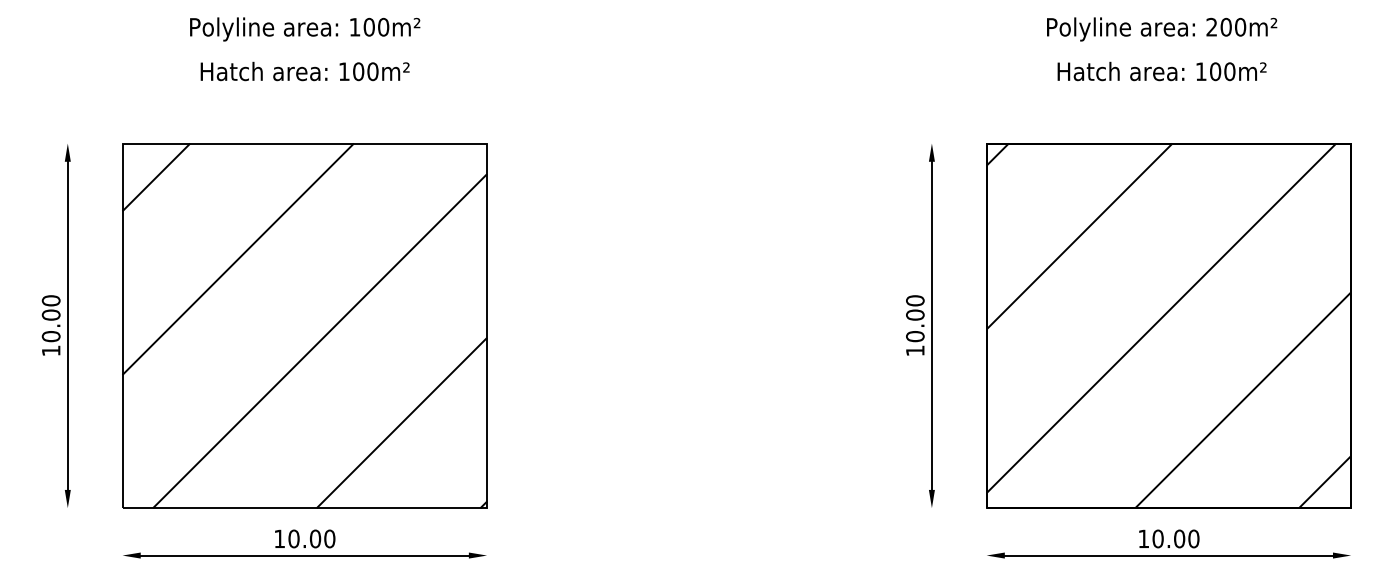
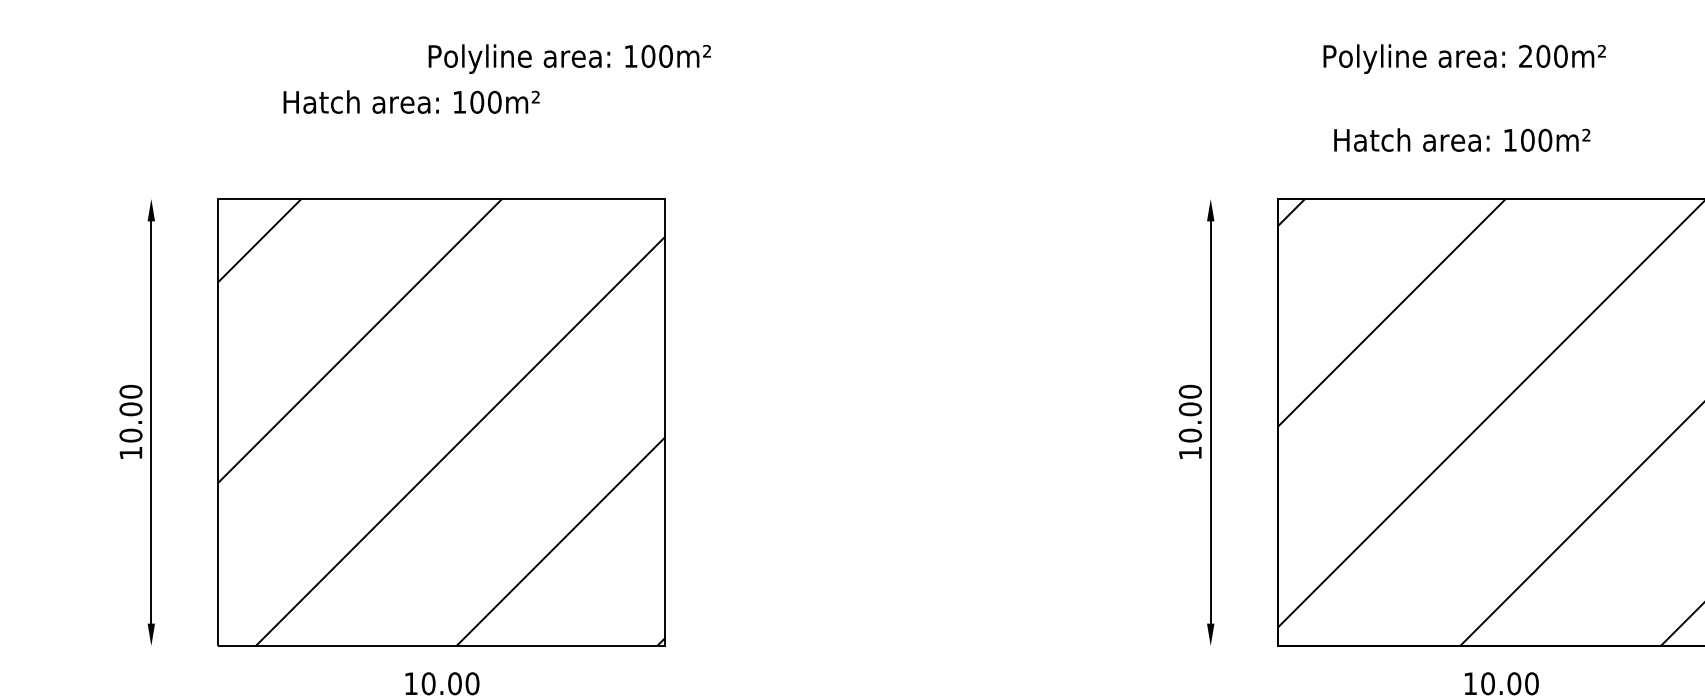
text: (305, 29) -> (570, 59), moved
text: (1162, 29) -> (1465, 59), moved
text: (304, 71) -> (410, 102), moved
text: (1161, 71) -> (1461, 140), moved

